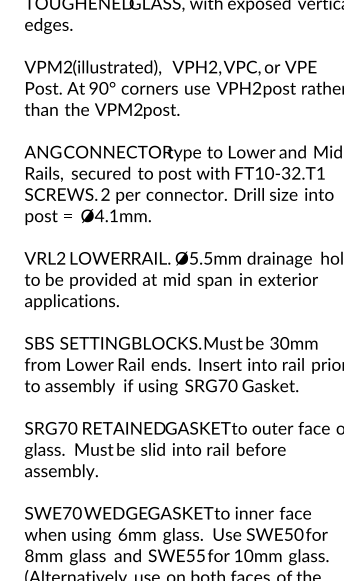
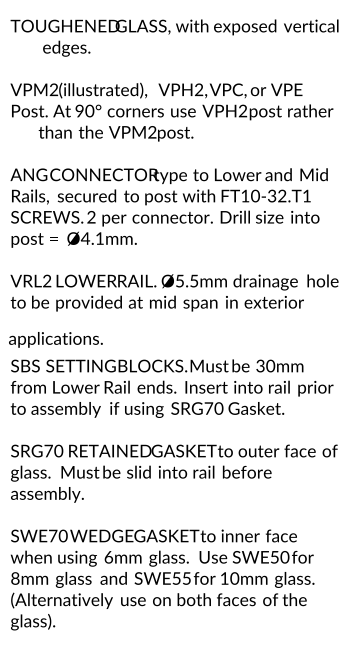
text: (48, 25) -> (66, 48), moved
text: (101, 110) -> (115, 133), moved
text: (71, 301) -> (55, 339), moved

